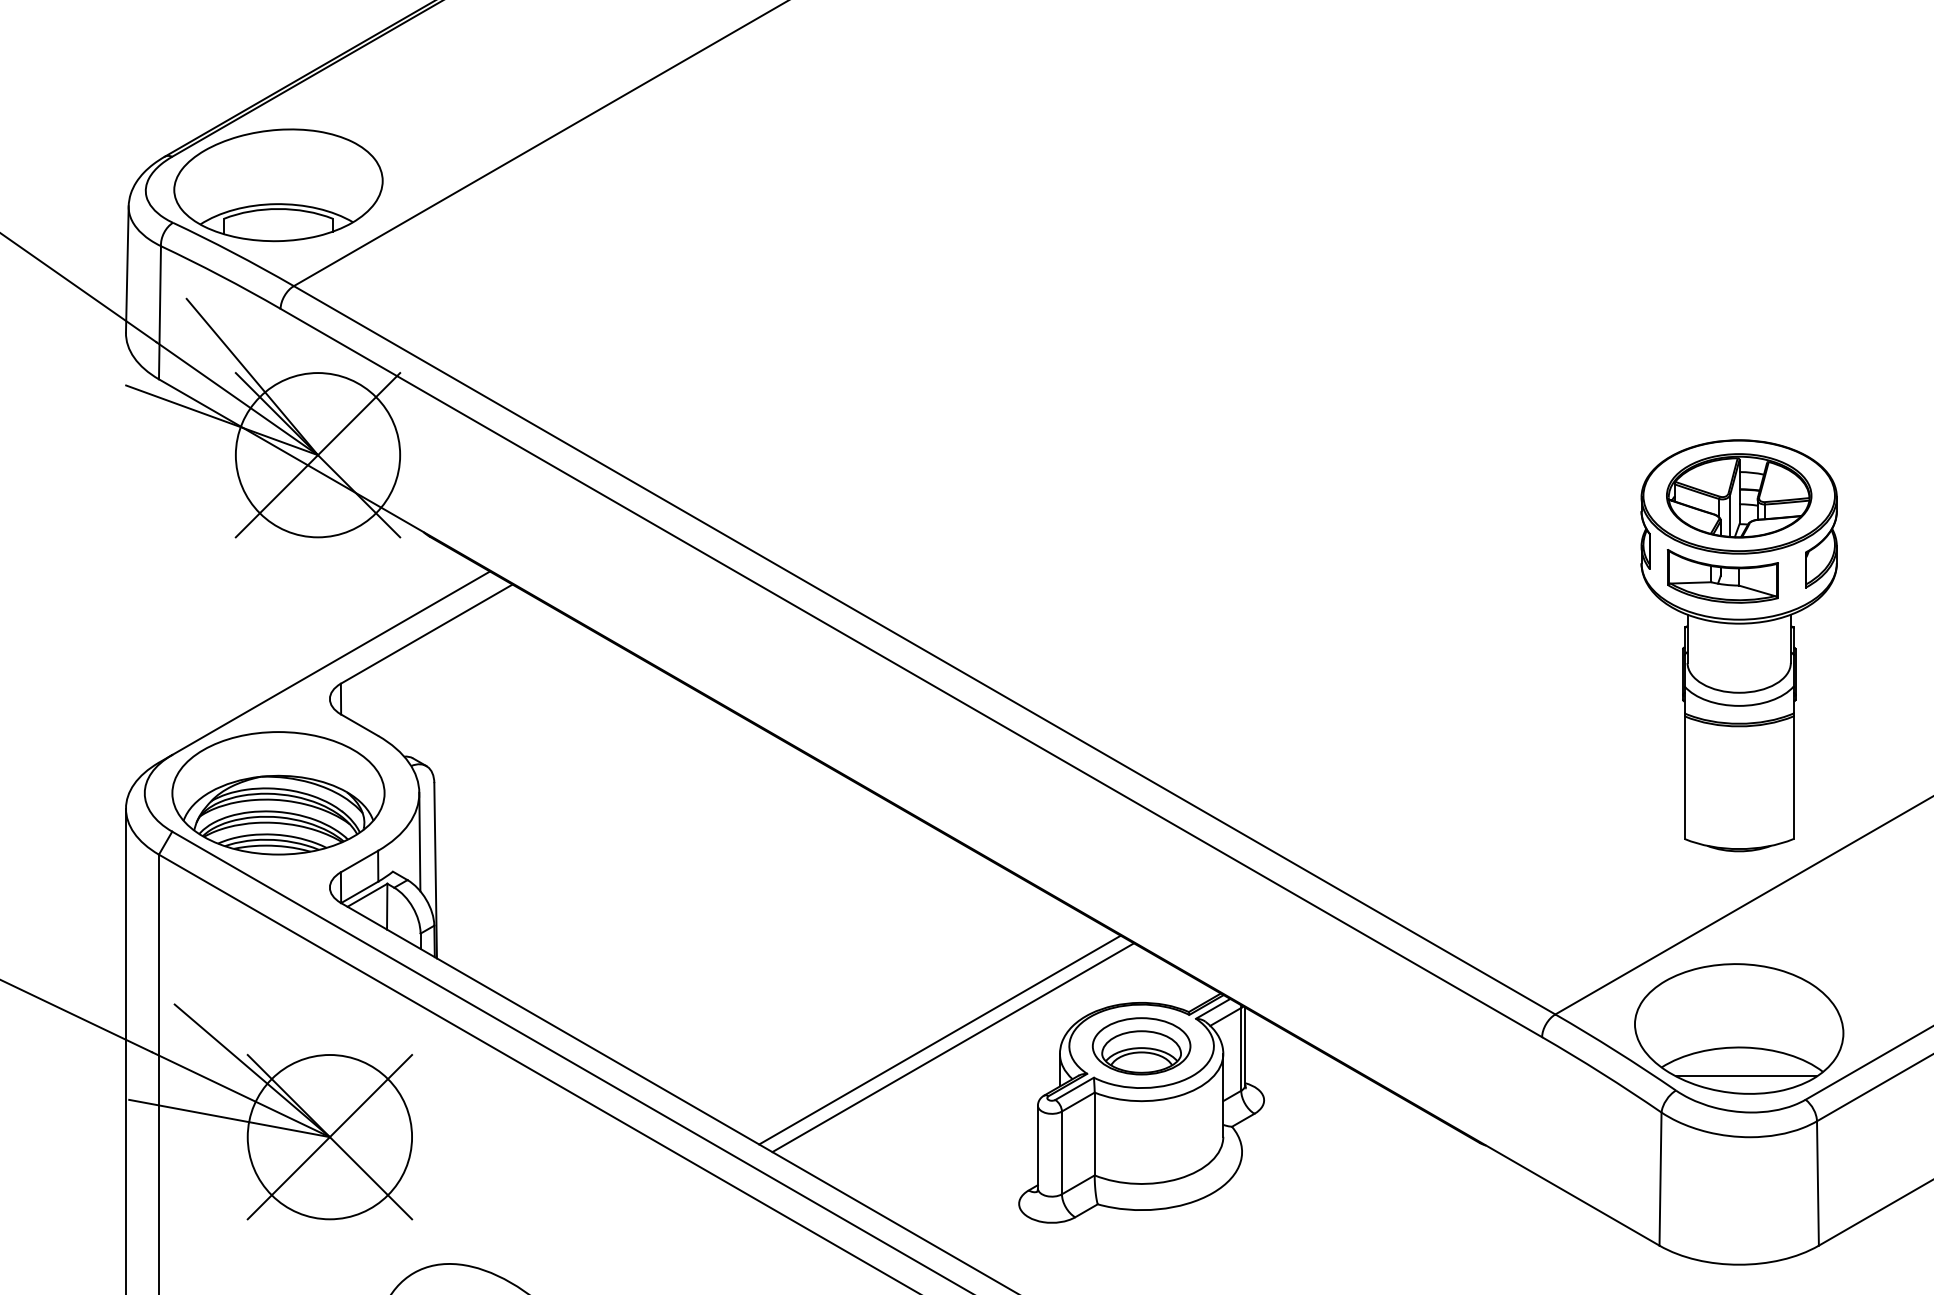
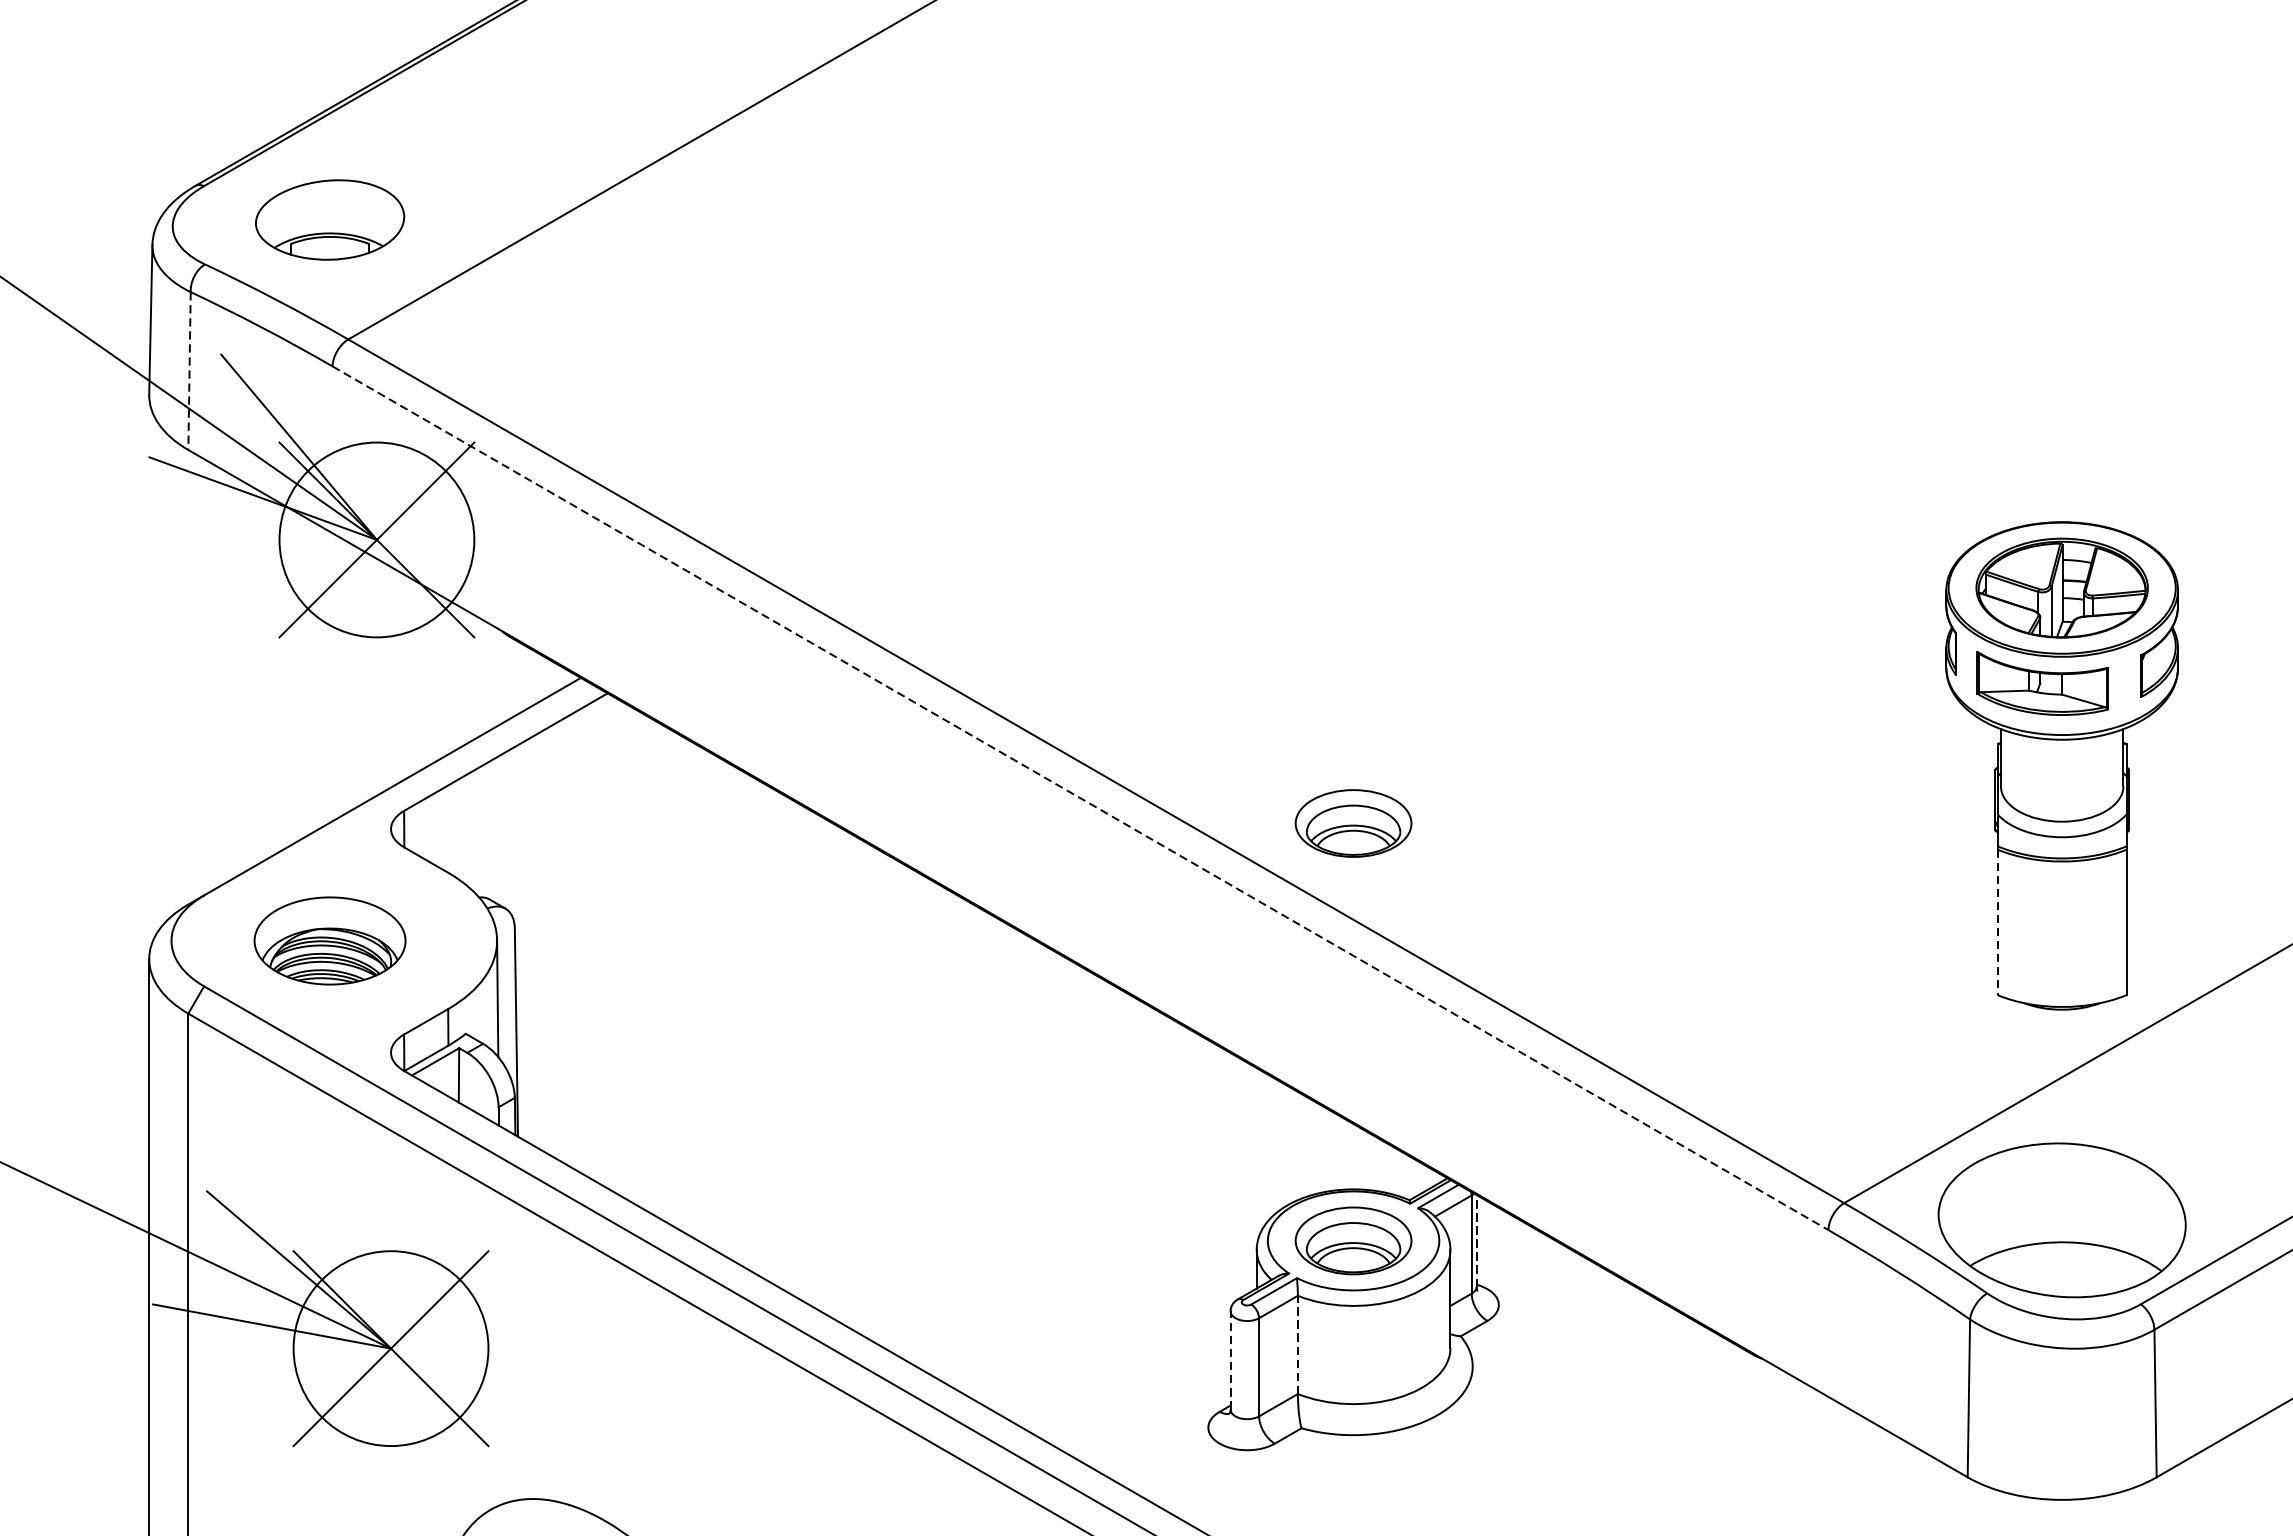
part: (278, 185) -> (330, 220), size x0.6
line: (159, 312) -> (188, 370), solid -> dashed
line: (911, 673) -> (1080, 798), solid -> dashed
part: (1141, 694) -> (1353, 823), added
line: (1684, 778) -> (1997, 923), solid -> dashed
part: (278, 793) -> (330, 941), size x0.6
line: (939, 1039) -> (1113, 1232), removed
line: (1245, 1046) -> (1476, 1241), solid -> dashed
line: (953, 1047) -> (1130, 1242), removed
line: (1746, 1076) -> (2070, 1276), removed
line: (1094, 1133) -> (1297, 1344), solid -> dashed
line: (1037, 1146) -> (1230, 1359), solid -> dashed

